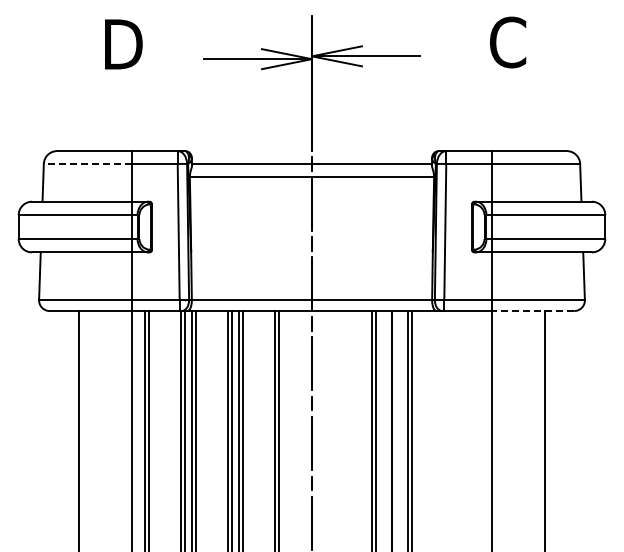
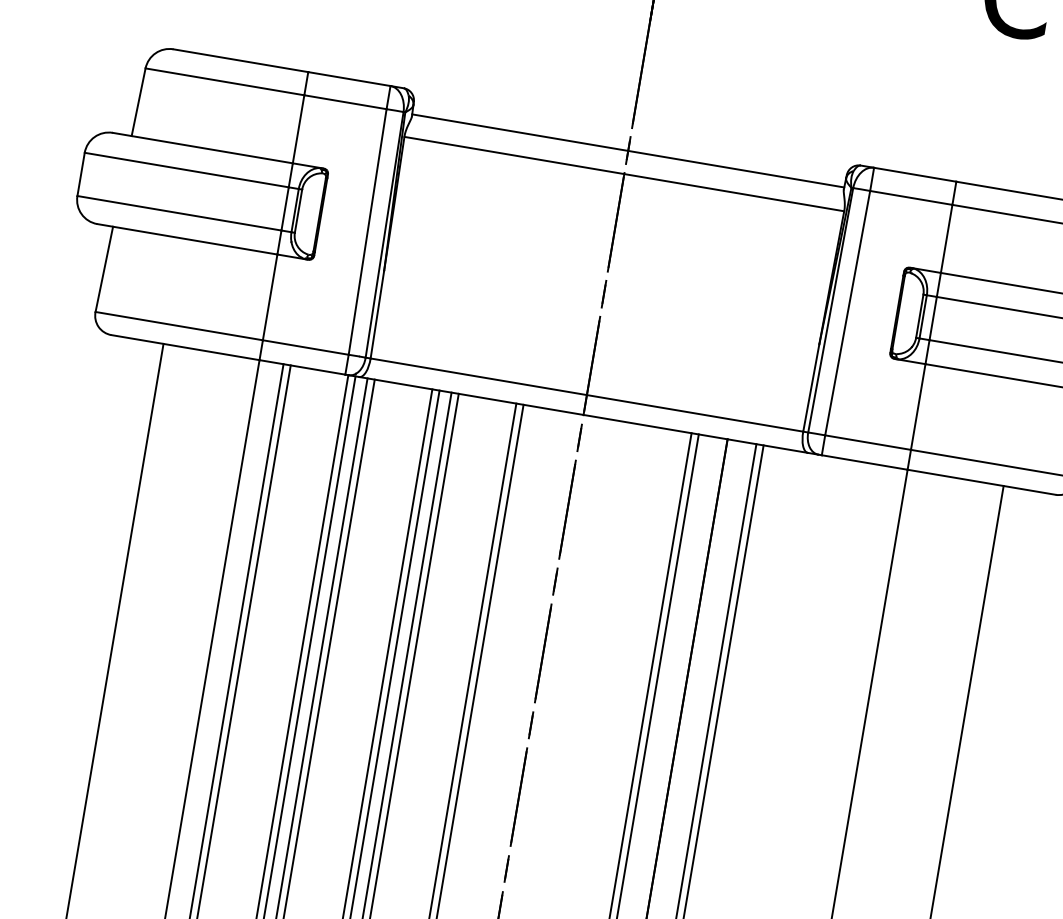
line: (87, 163) -> (224, 80), dashed -> solid
line: (532, 311) -> (980, 482), dashed -> solid

